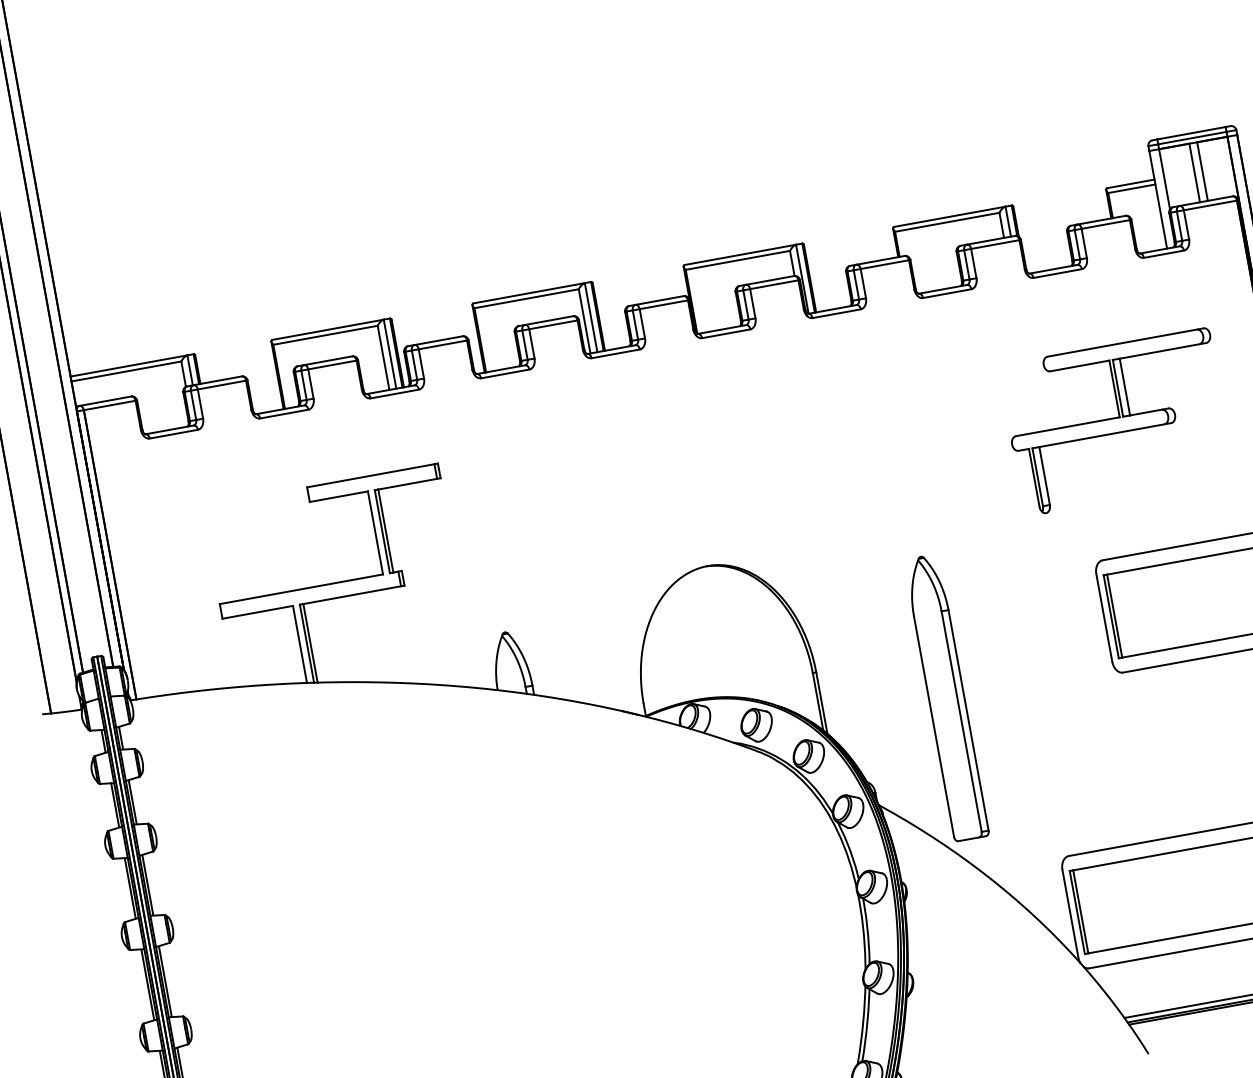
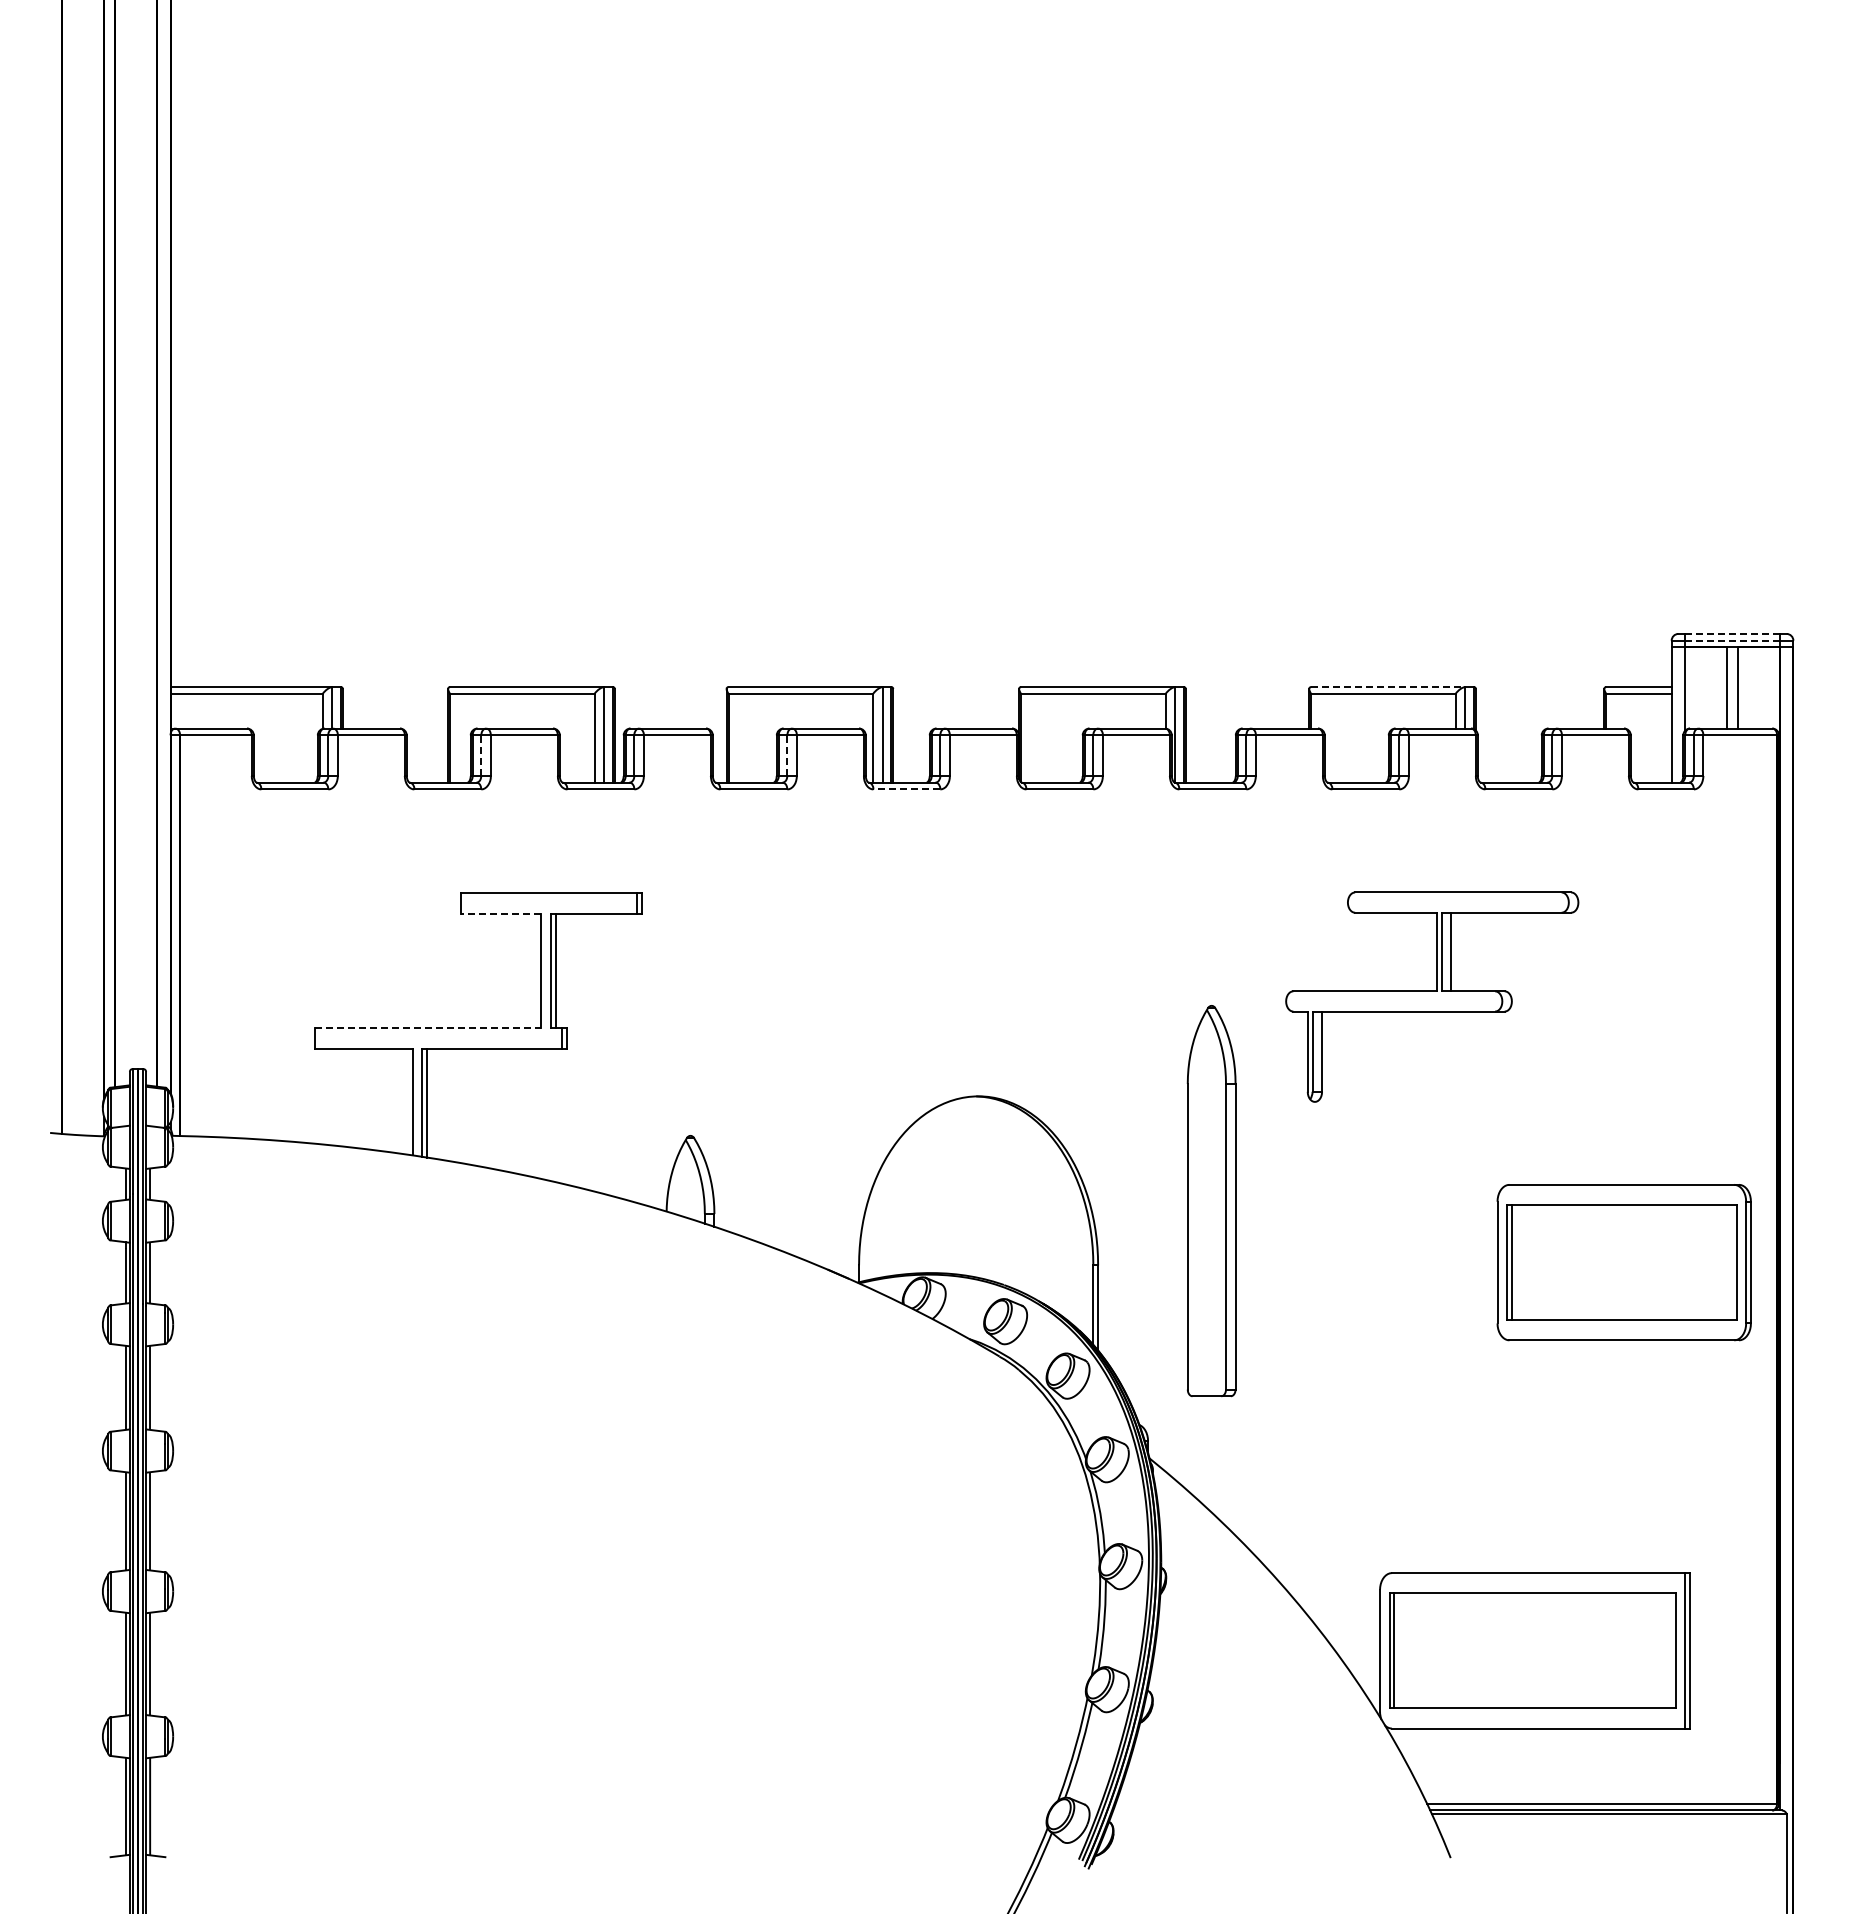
line: (1192, 132) -> (1733, 633), solid -> dashed
line: (1192, 137) -> (1732, 640), solid -> dashed
line: (950, 217) -> (1388, 687), solid -> dashed
line: (525, 345) -> (787, 755), solid -> dashed
line: (615, 353) -> (906, 789), solid -> dashed
line: (304, 385) -> (481, 755), solid -> dashed
part: (1117, 421) -> (1432, 996), moved
line: (338, 496) -> (500, 913), solid -> dashed
line: (301, 589) -> (428, 1028), solid -> dashed
part: (946, 698) -> (1211, 1201), moved

